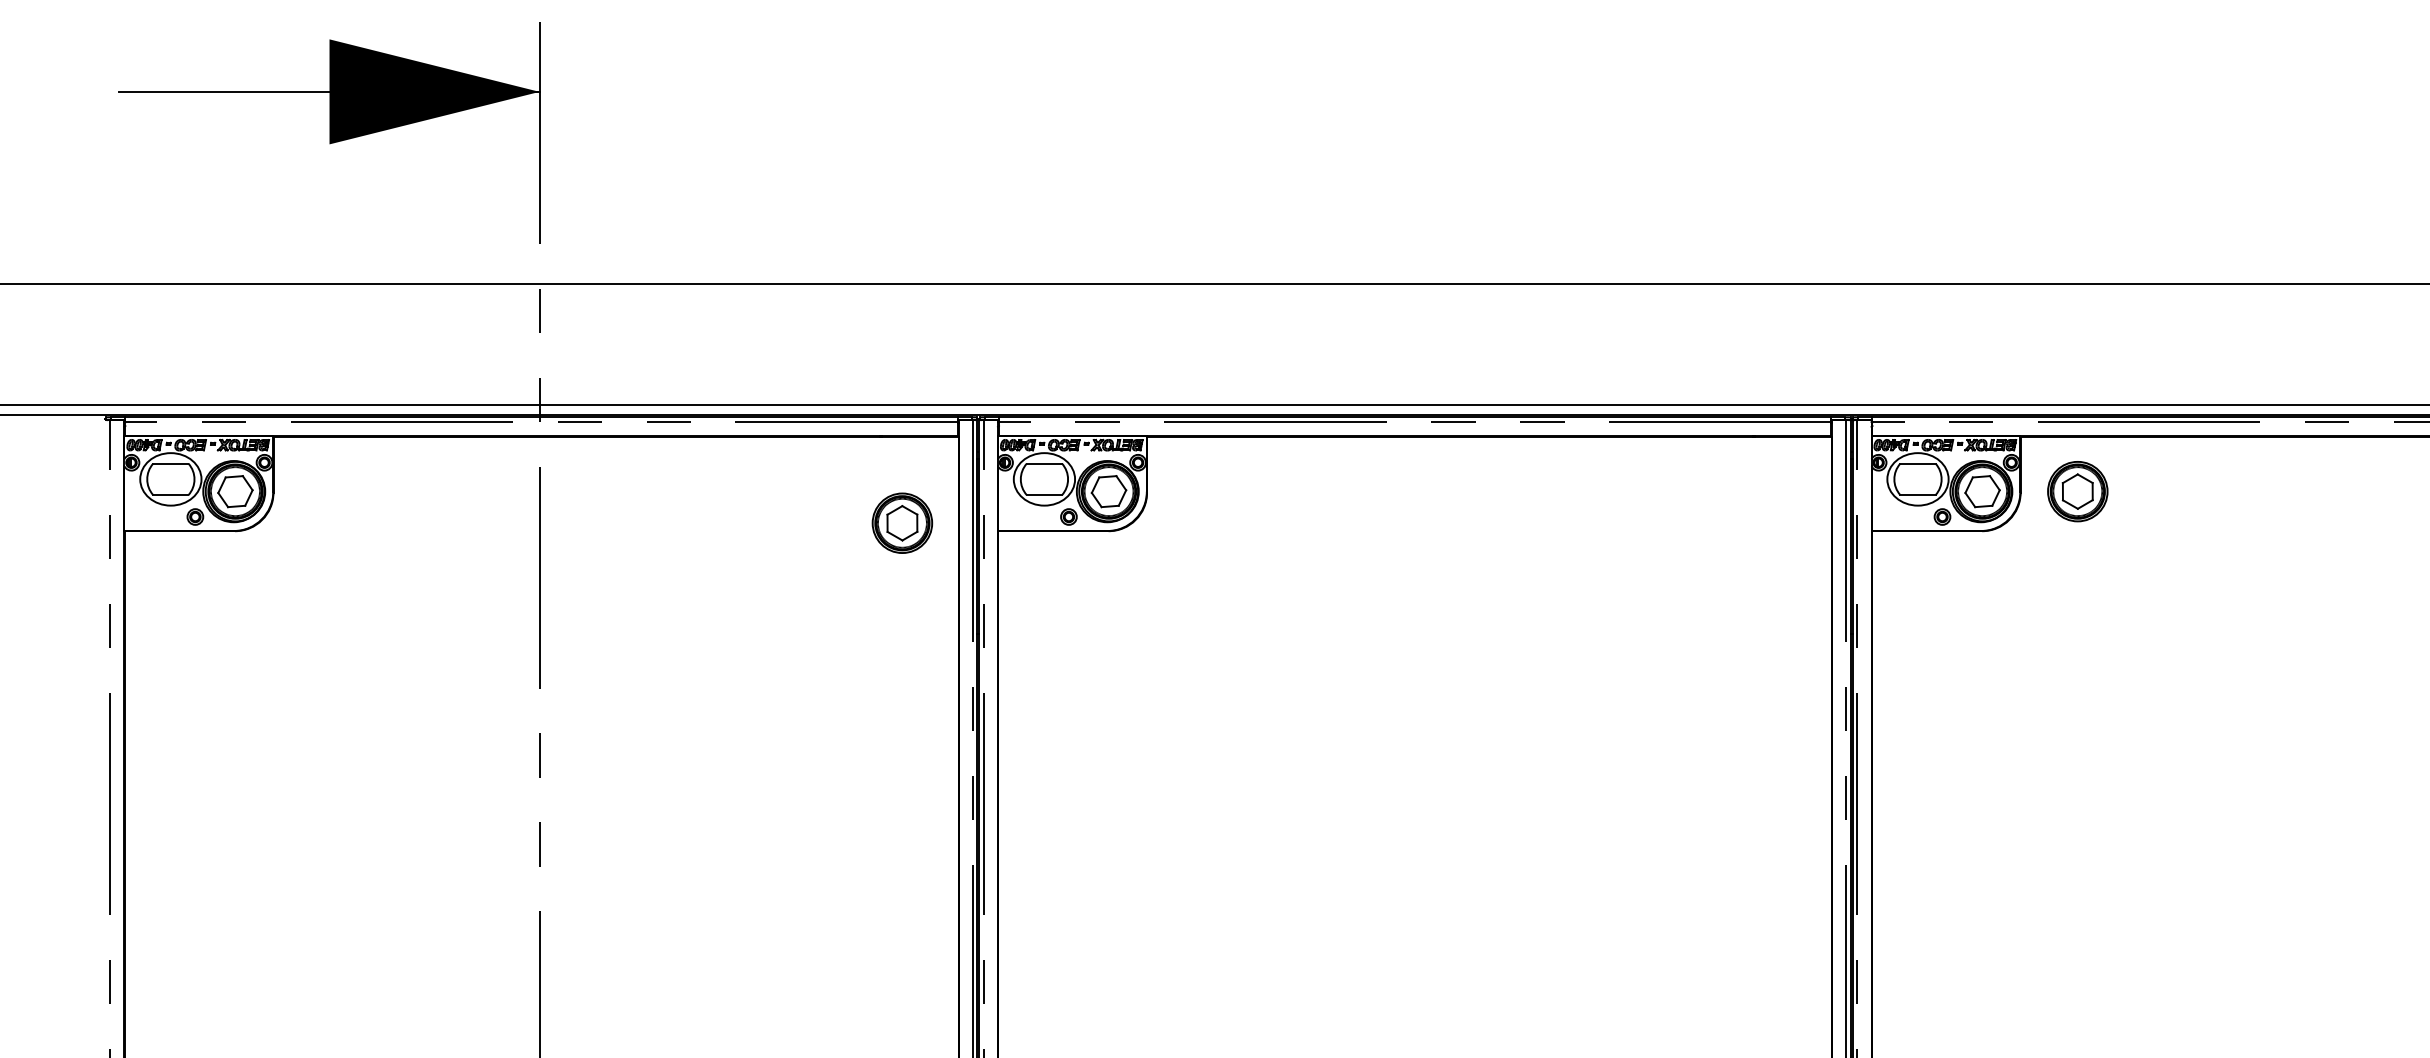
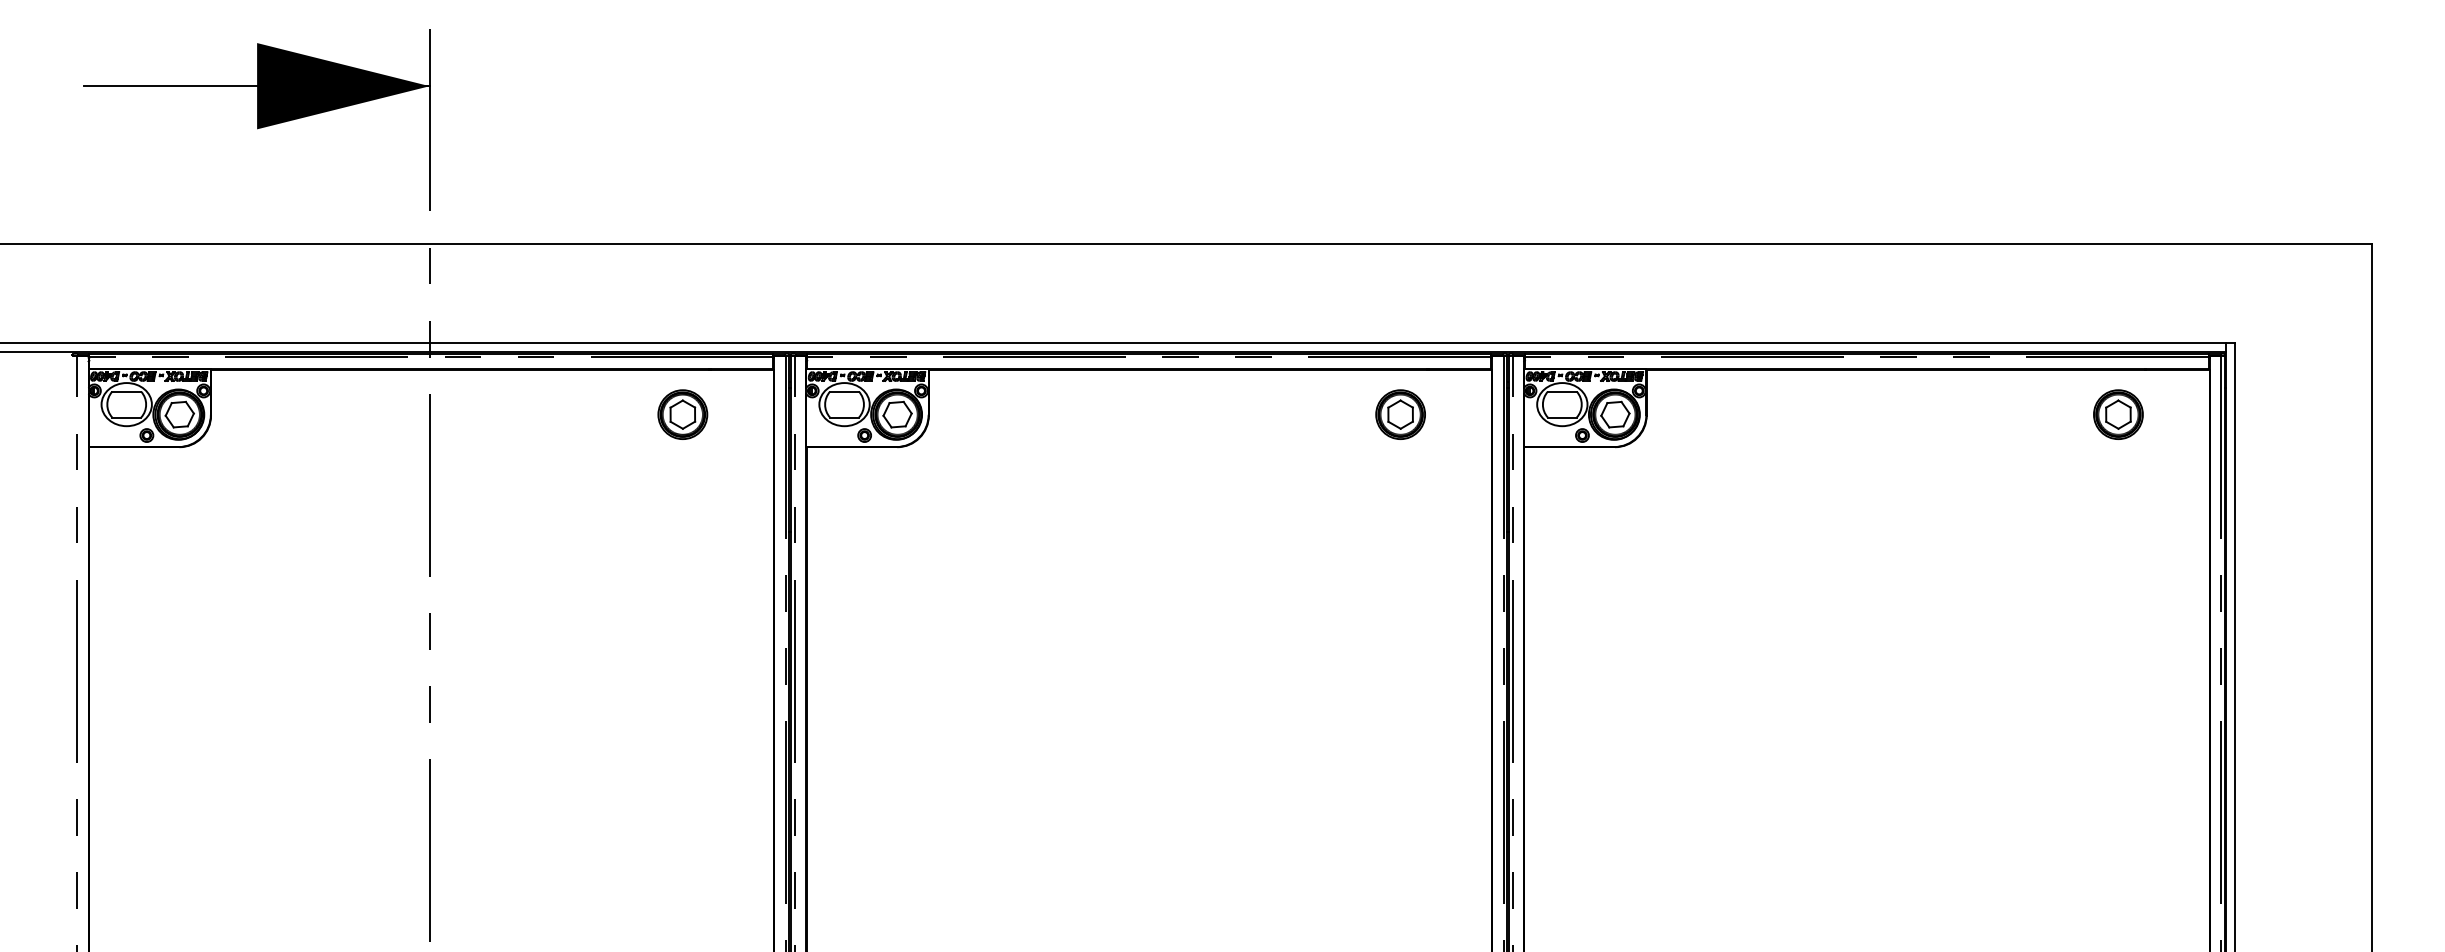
part: (2077, 491) -> (1400, 414), moved
part: (901, 523) -> (682, 414), moved

